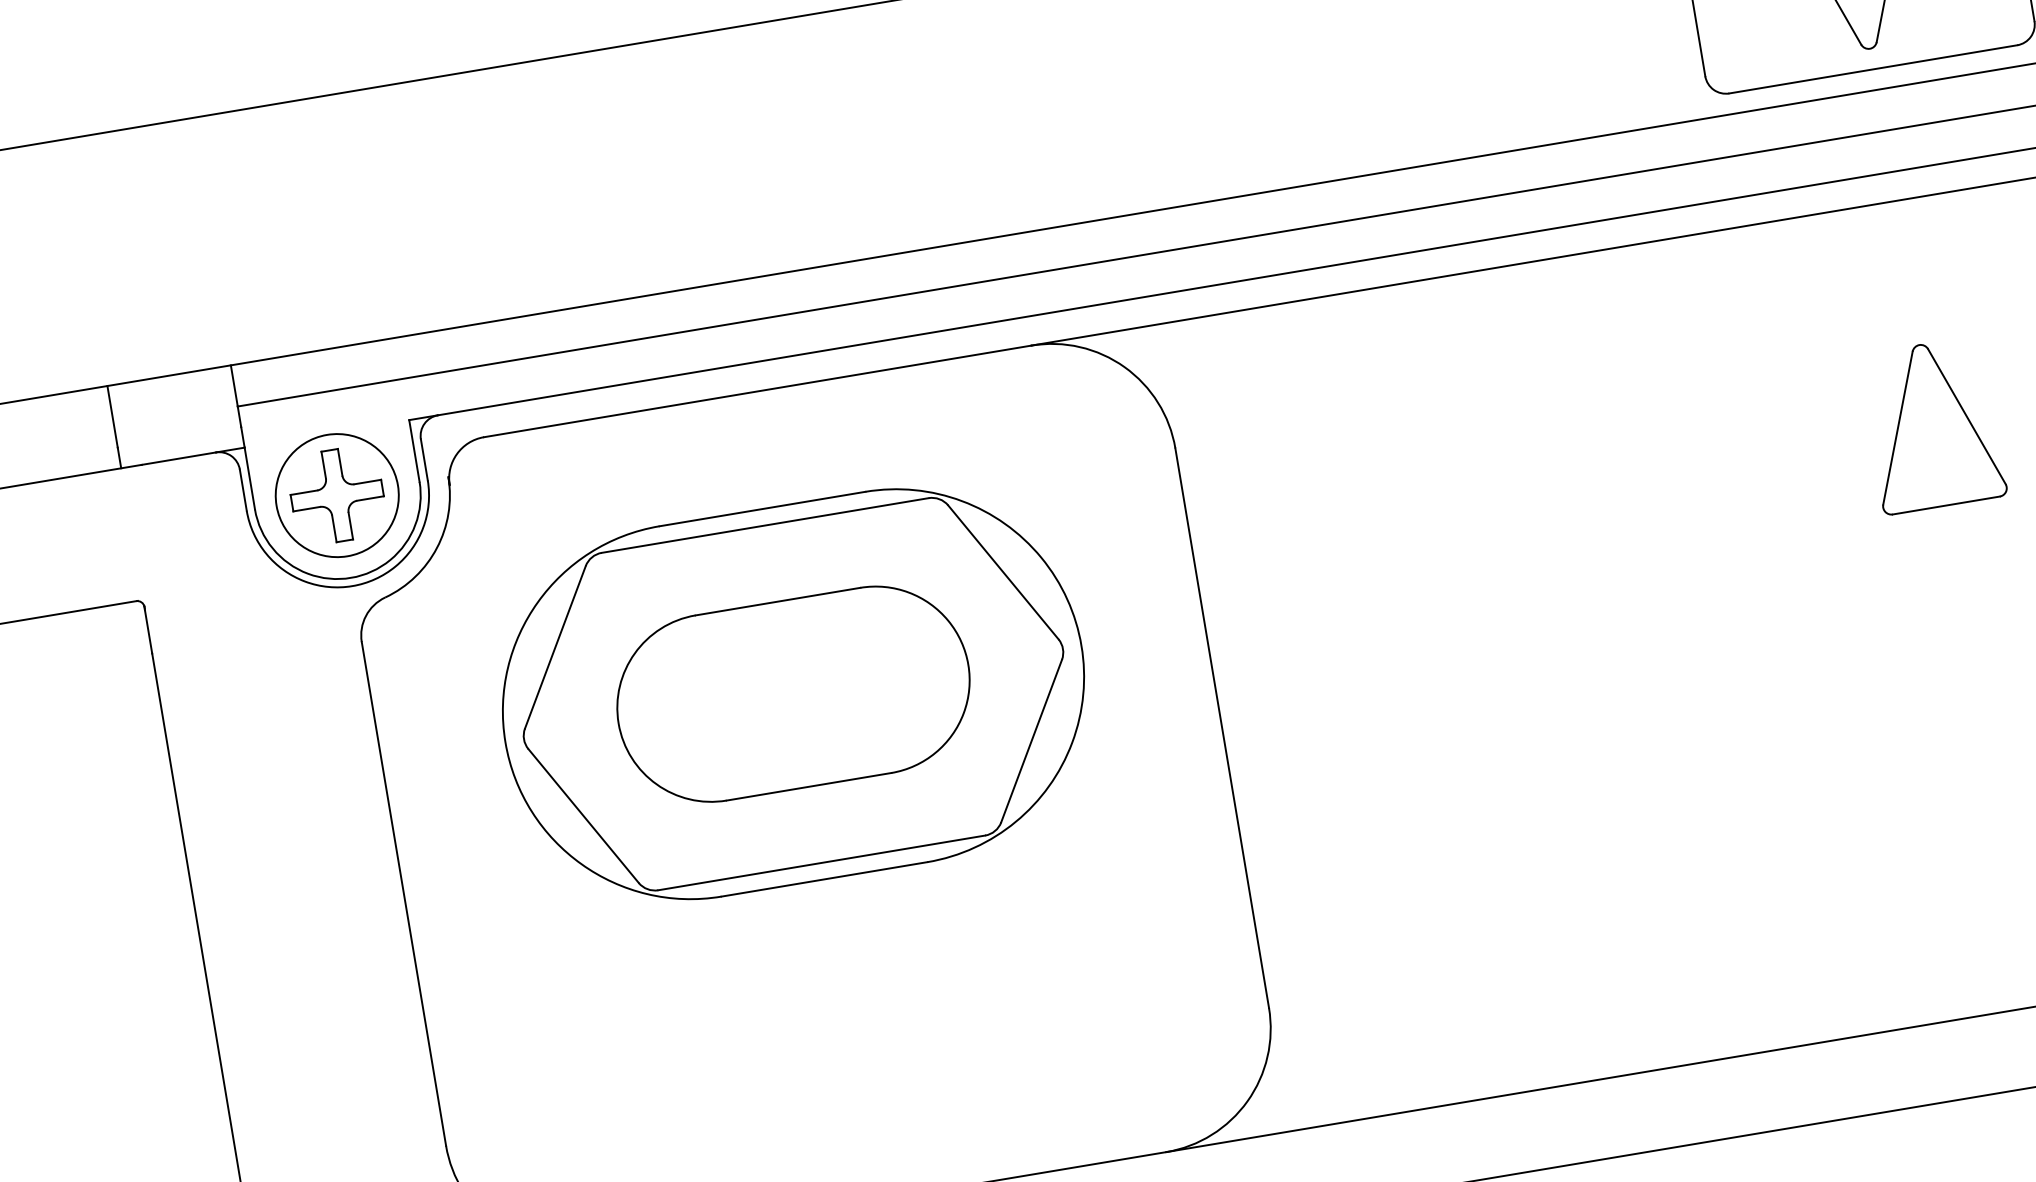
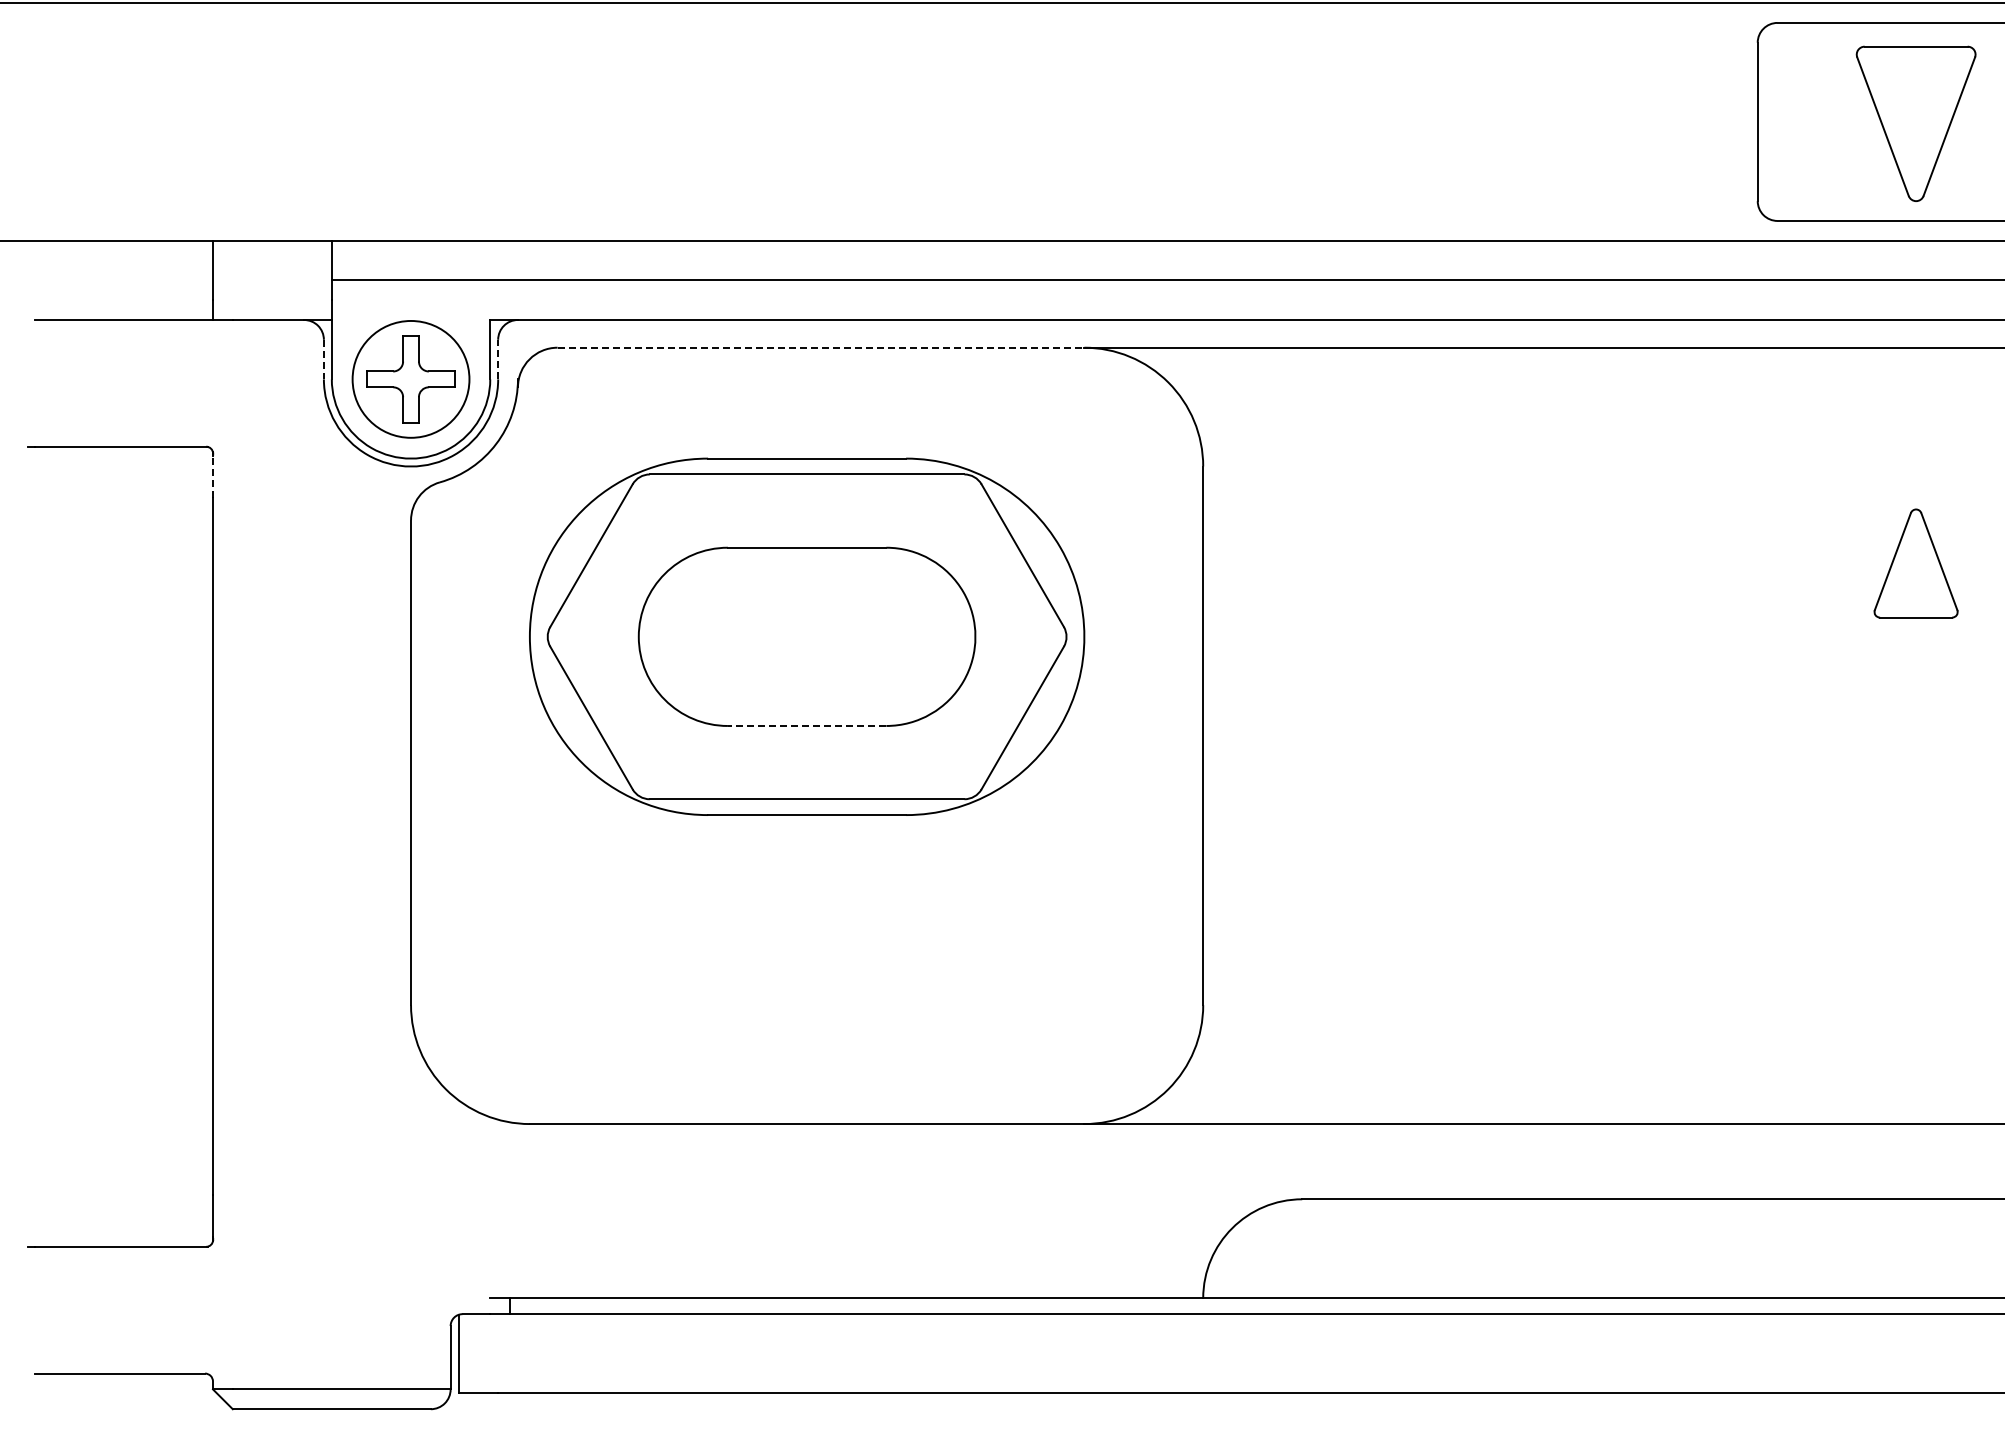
line: (758, 391) -> (821, 347), solid -> dashed
part: (1932, 425) -> (1915, 563), size x0.7
line: (424, 459) -> (498, 359), solid -> dashed
line: (242, 490) -> (323, 359), solid -> dashed
line: (149, 631) -> (213, 477), solid -> dashed
line: (808, 786) -> (806, 725), solid -> dashed

